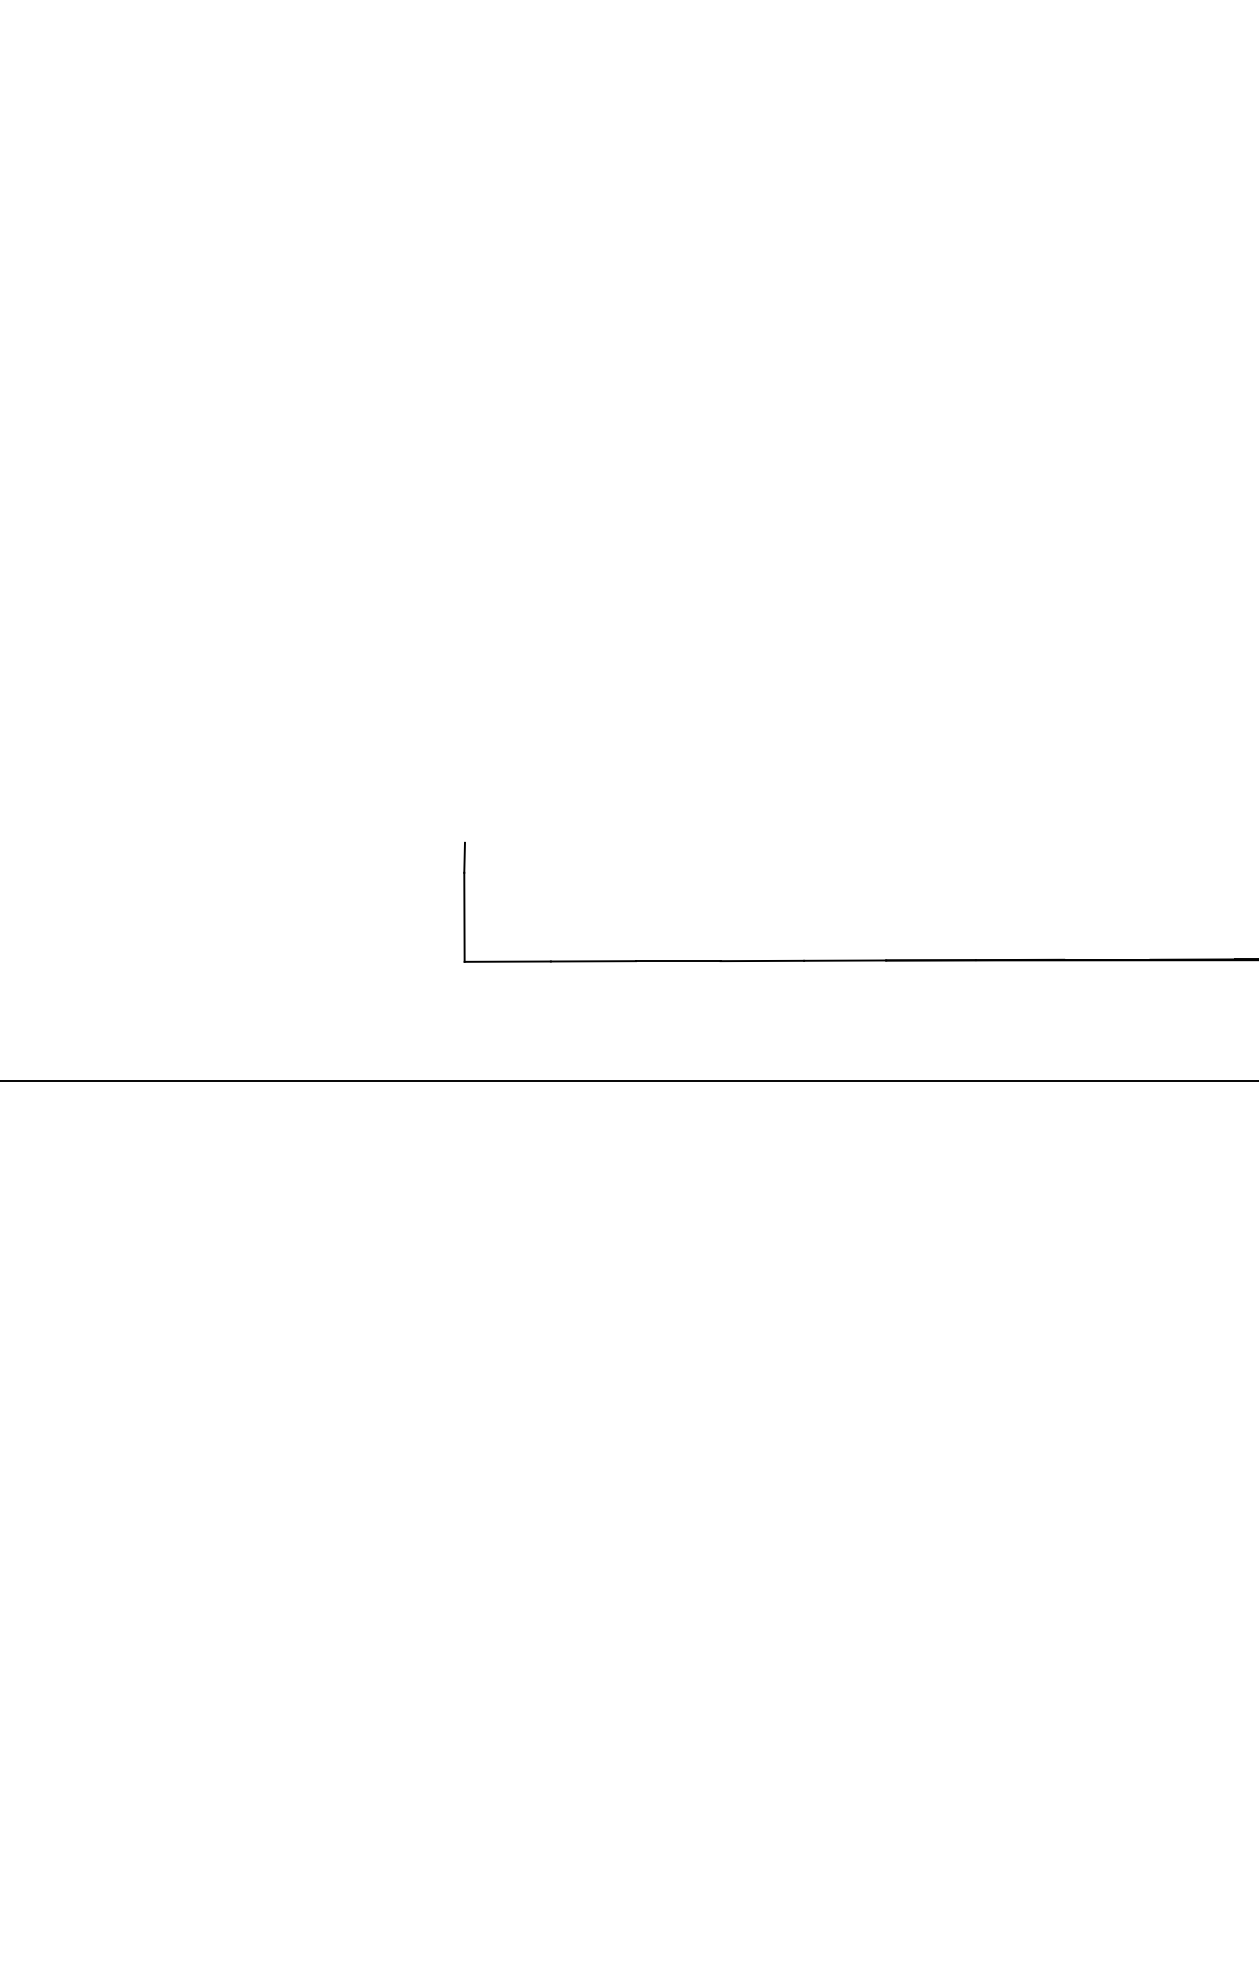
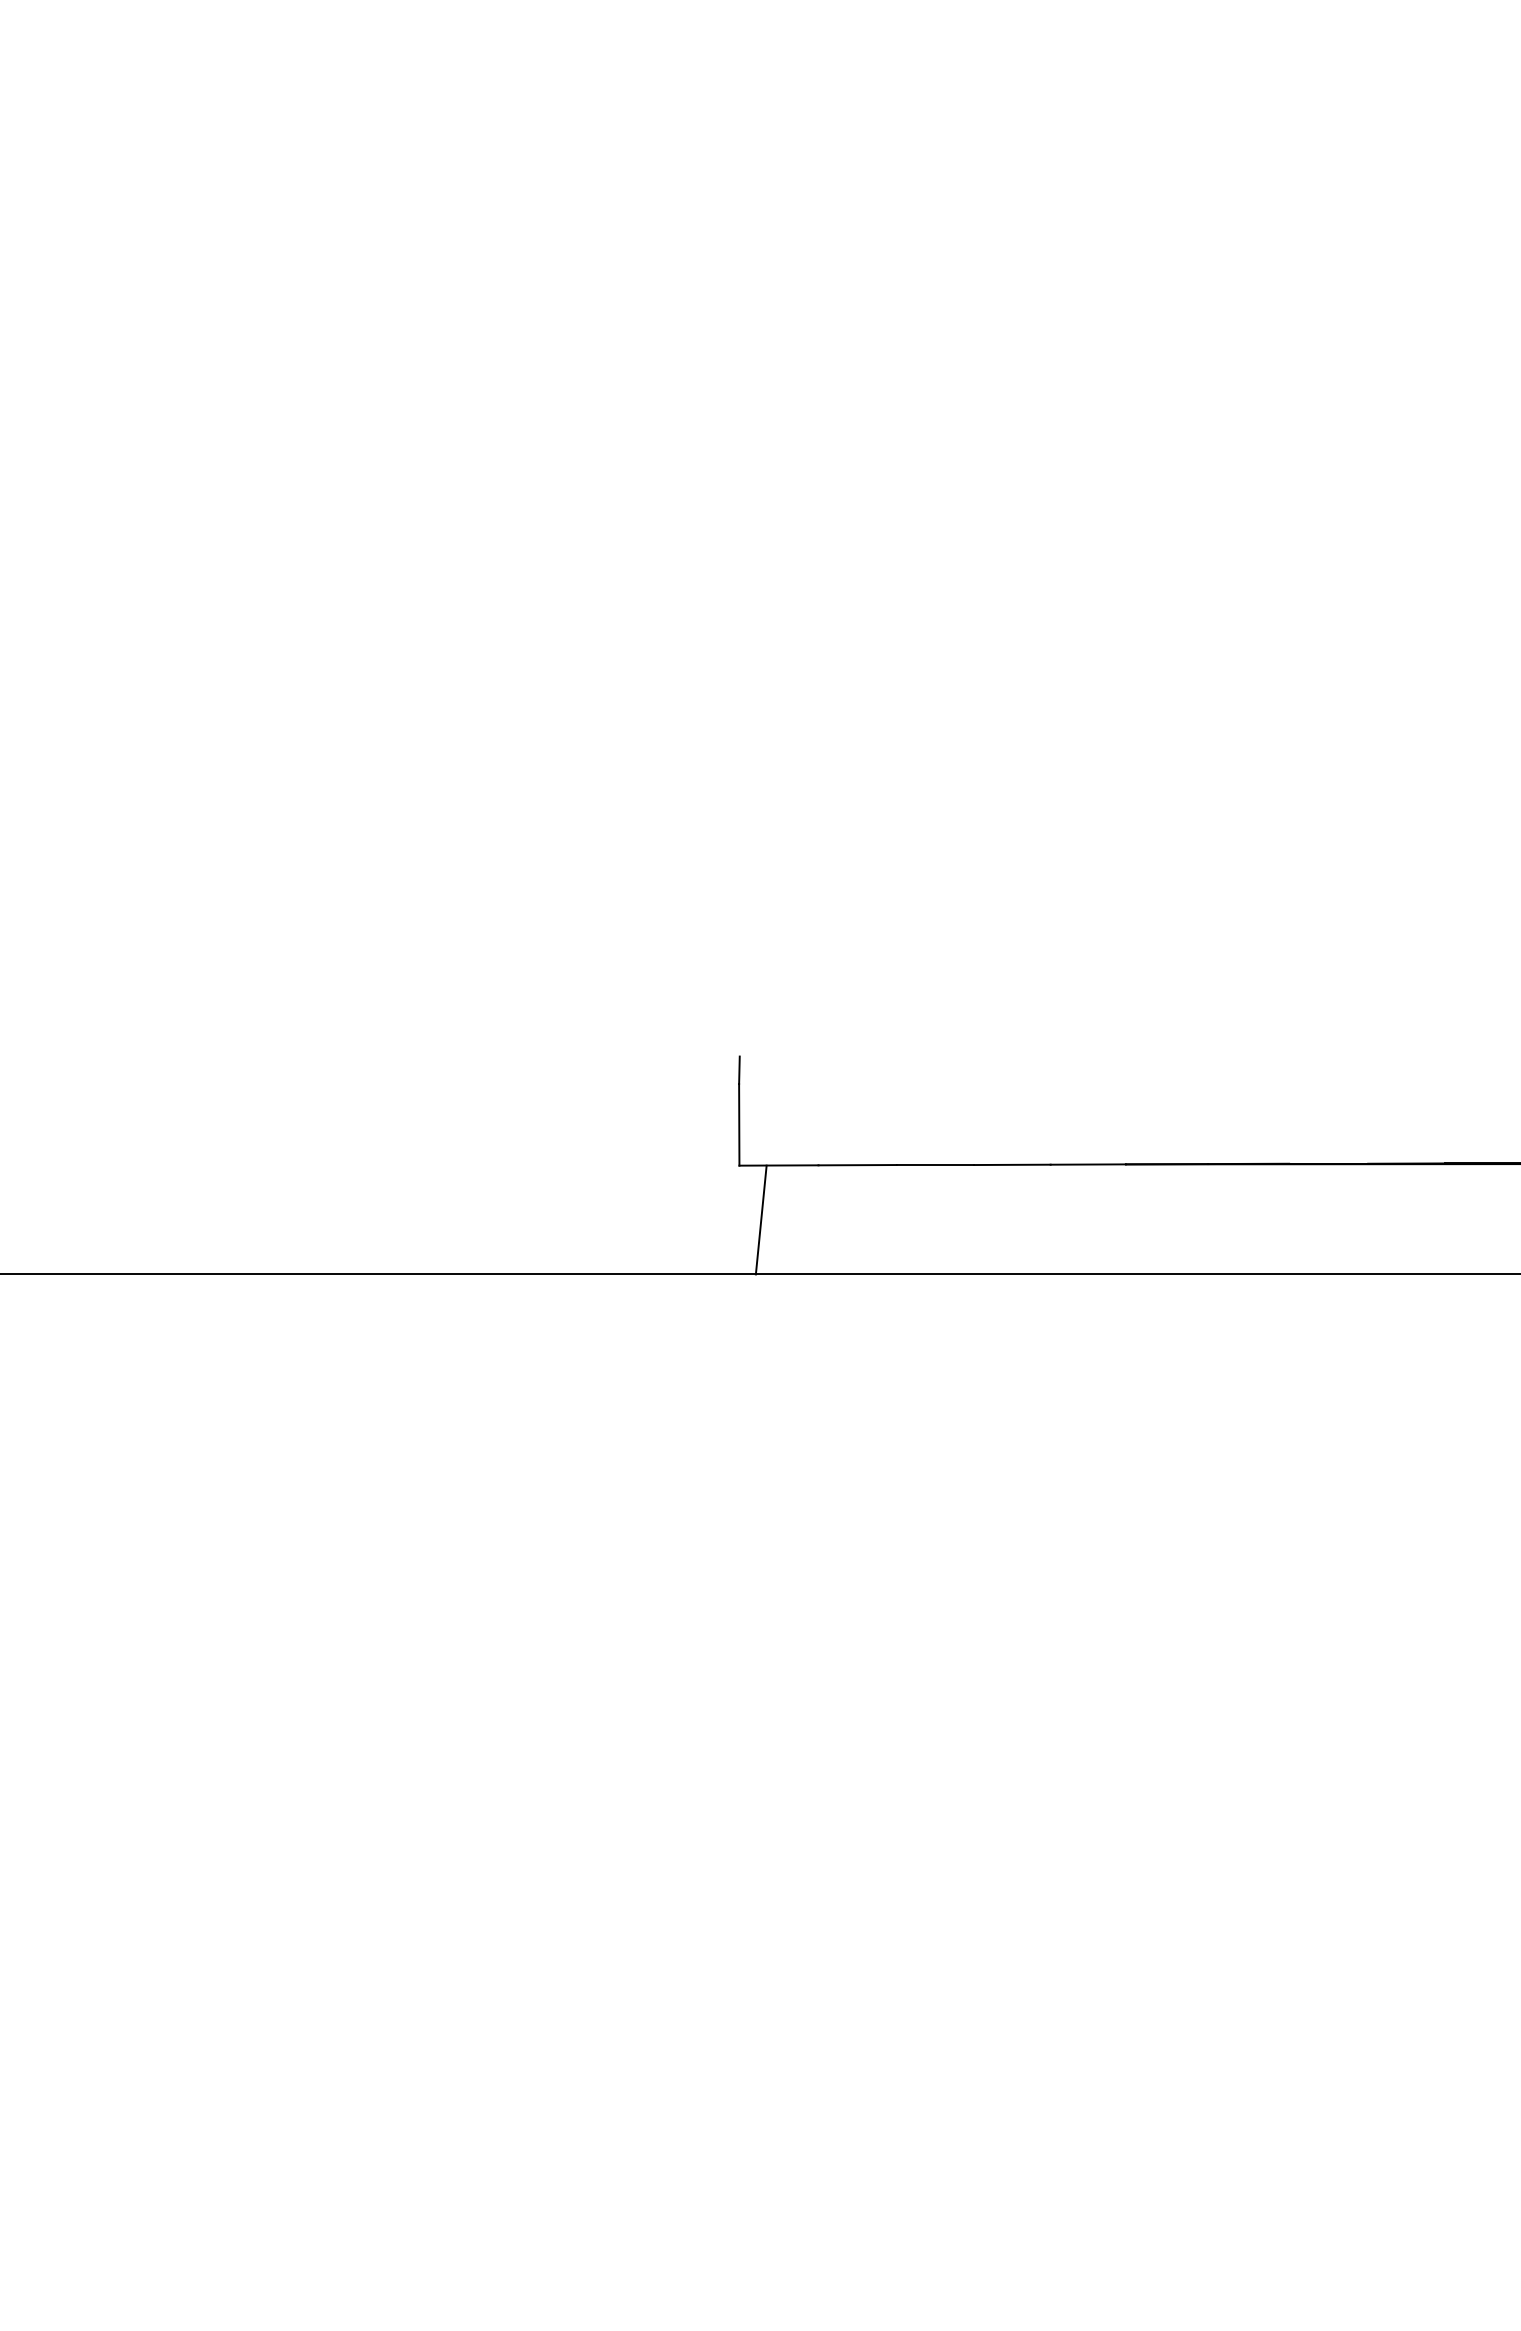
line: (487, 1020) -> (760, 1219), added

